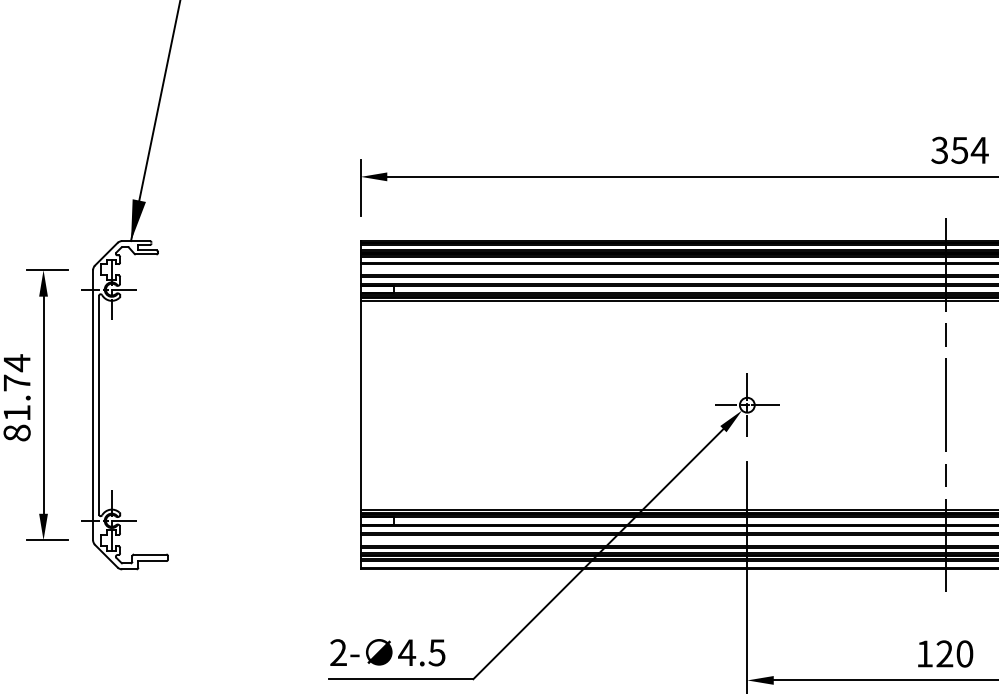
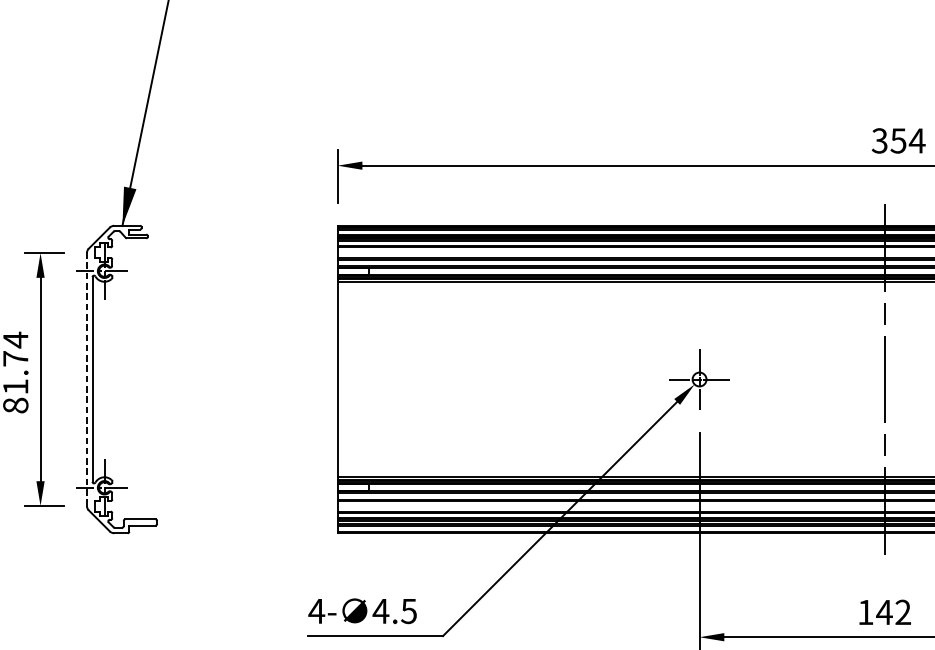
line: (93, 404) -> (87, 378), solid -> dashed
text: (338, 652) -> (316, 611), 2- -> 4-
text: (954, 653) -> (893, 612), 120 -> 142

